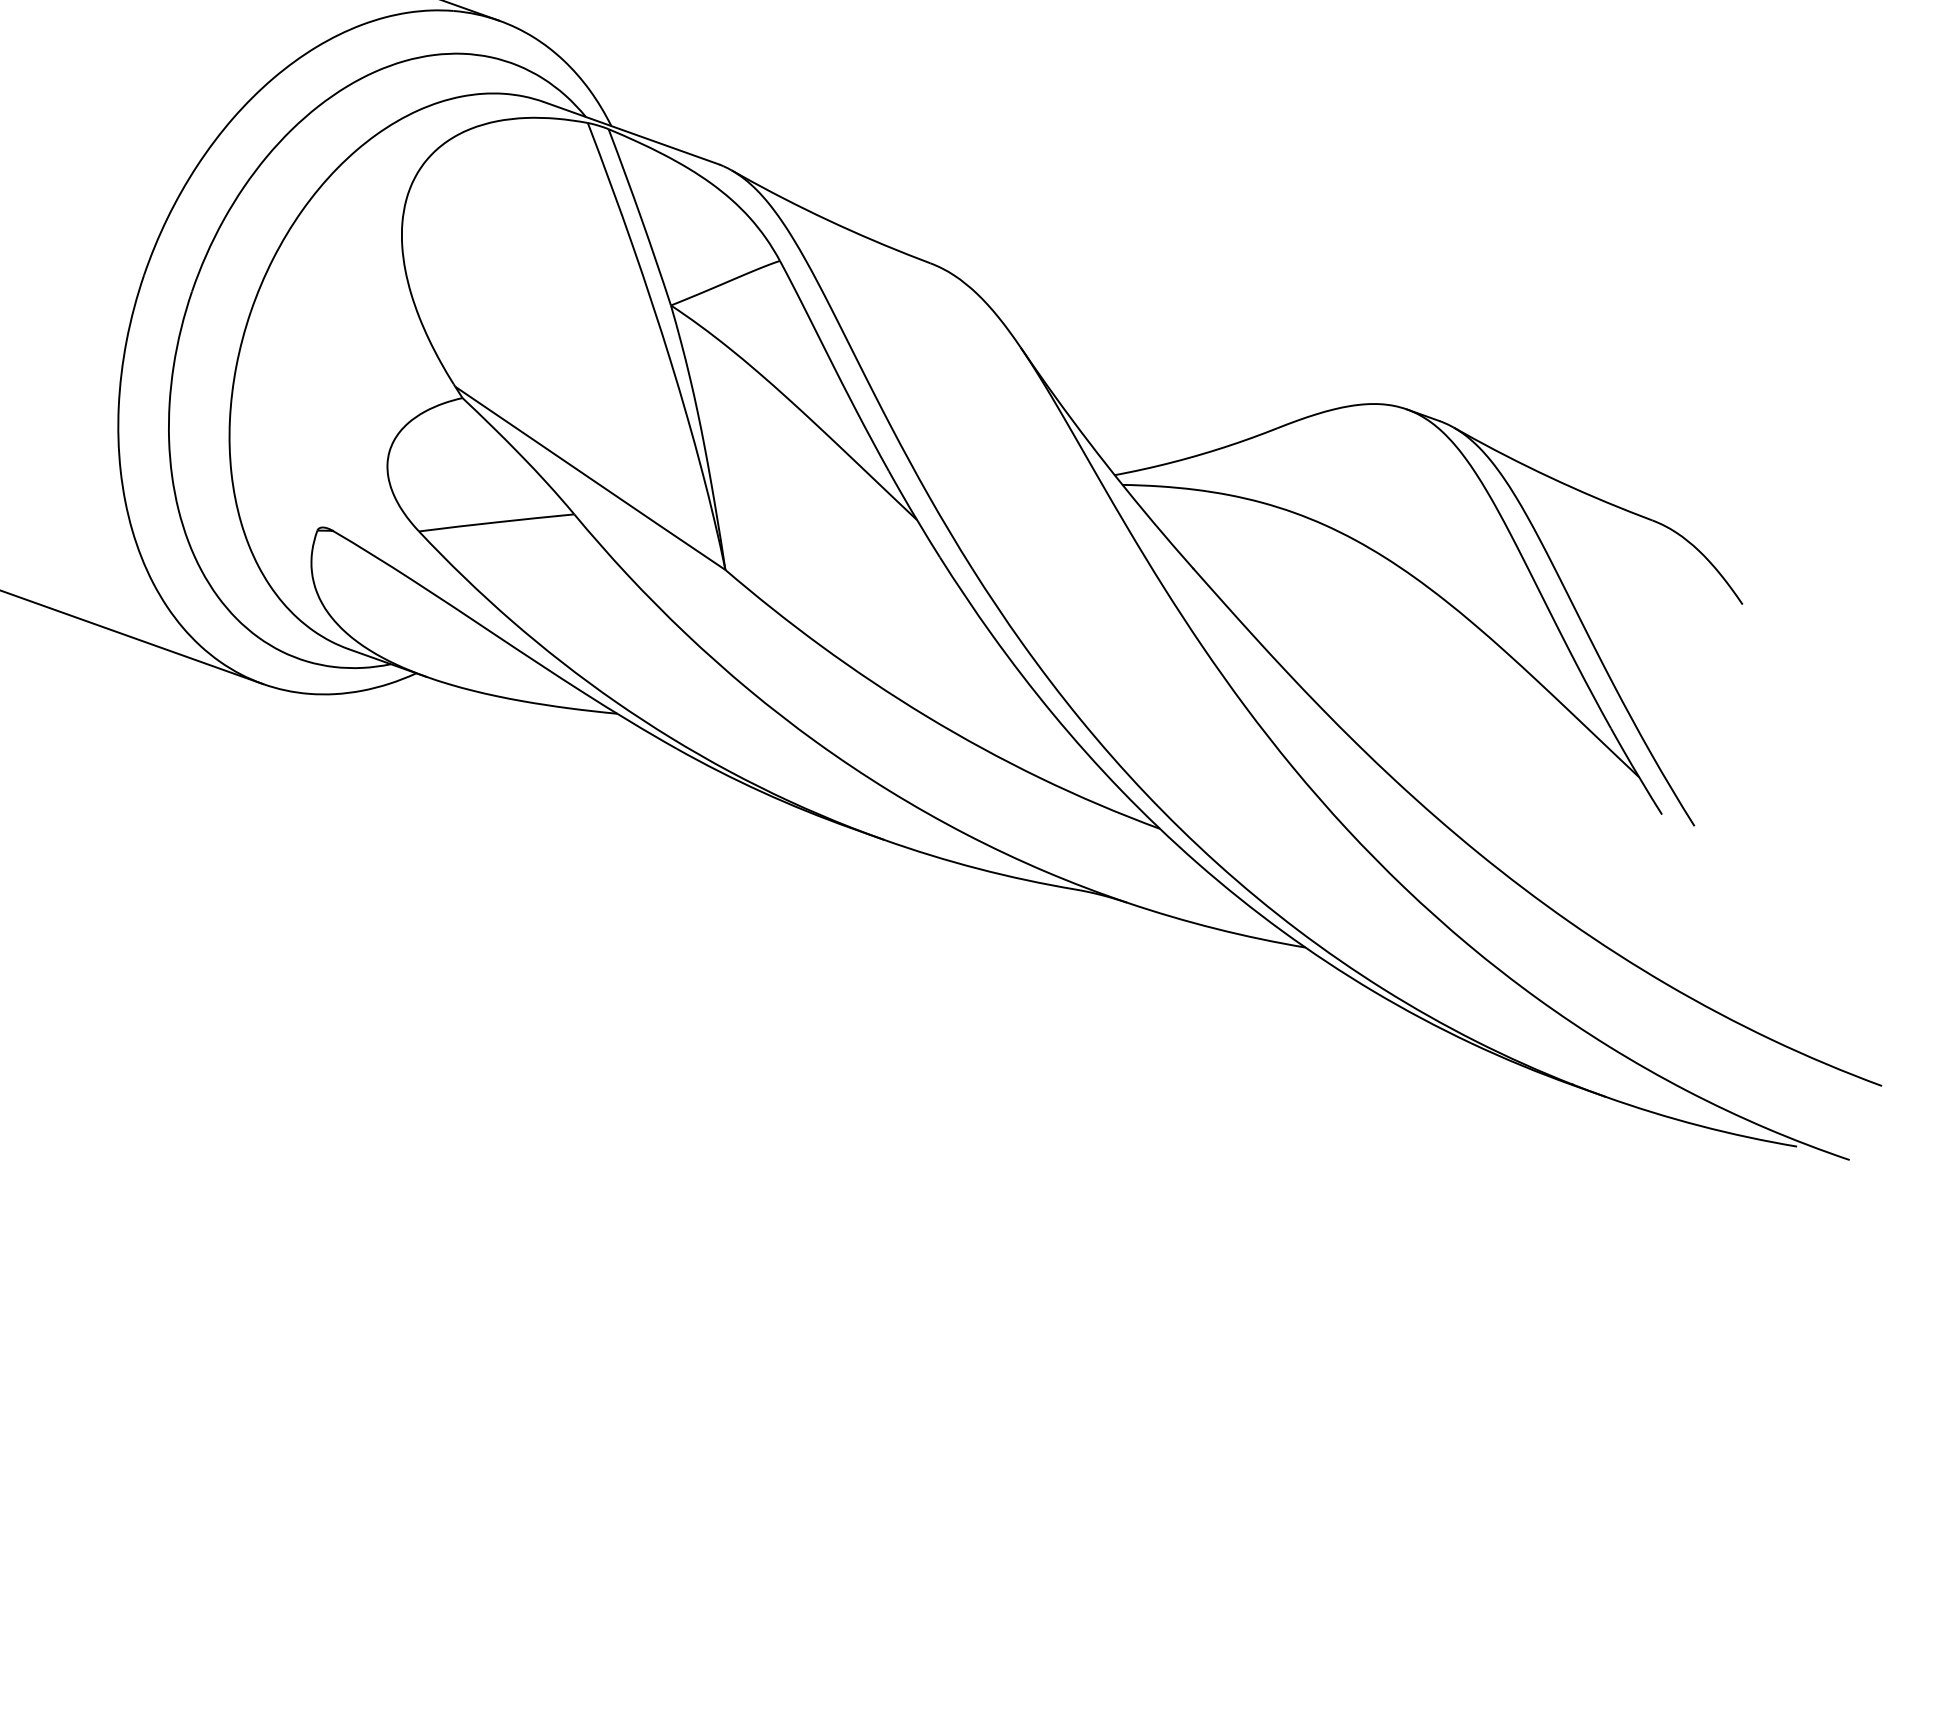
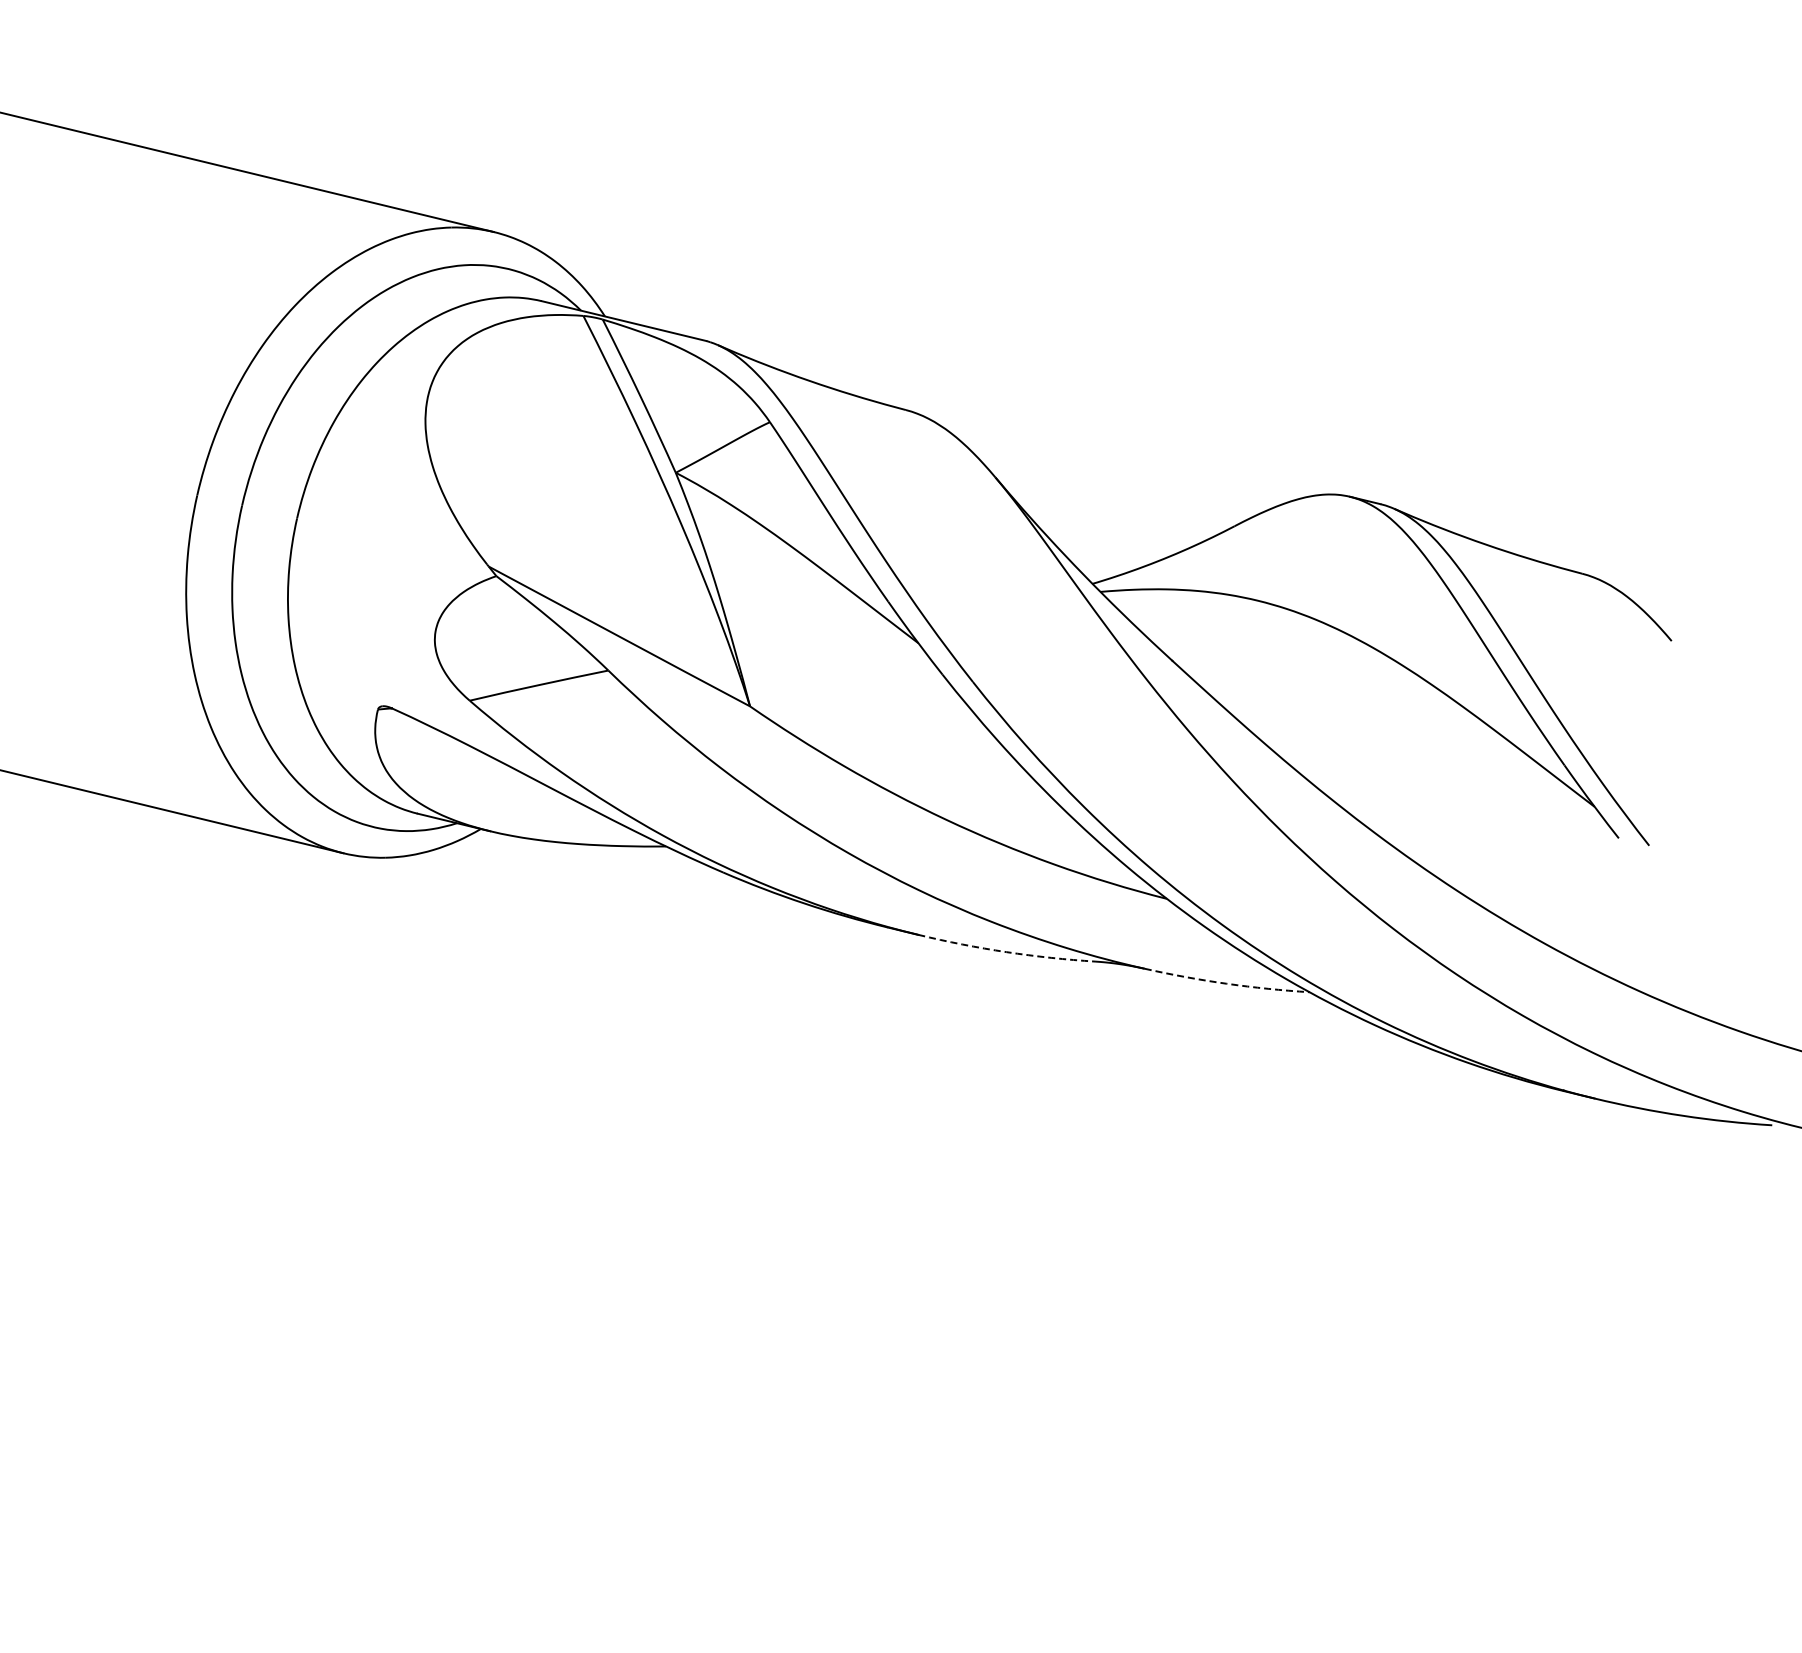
arc: (978, 869) -> (1006, 952), solid -> dashed
arc: (1215, 928) -> (1226, 983), solid -> dashed

